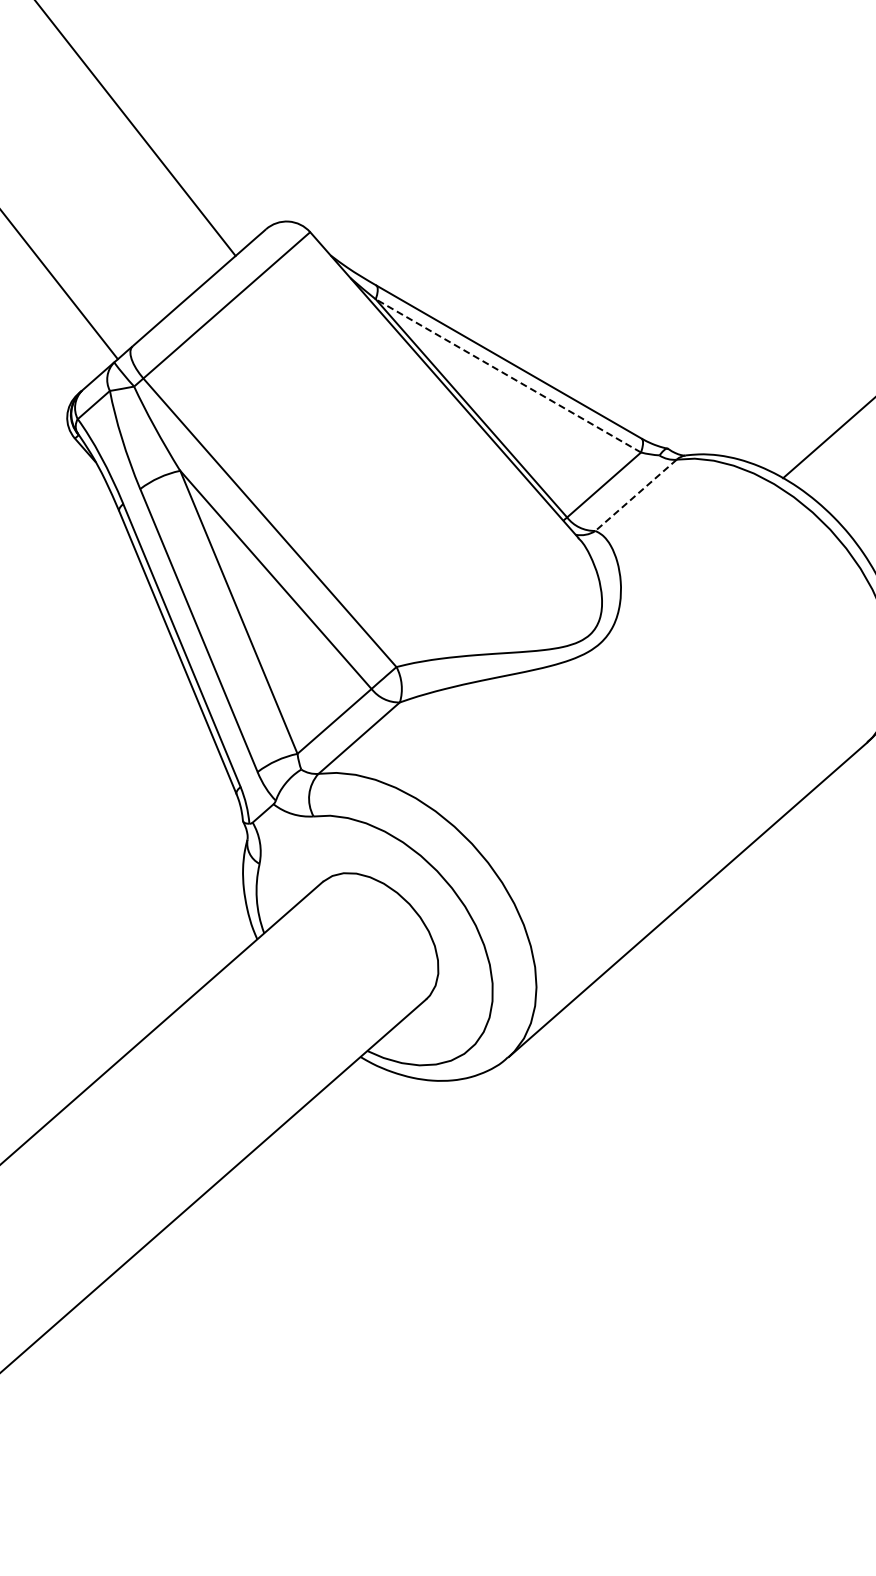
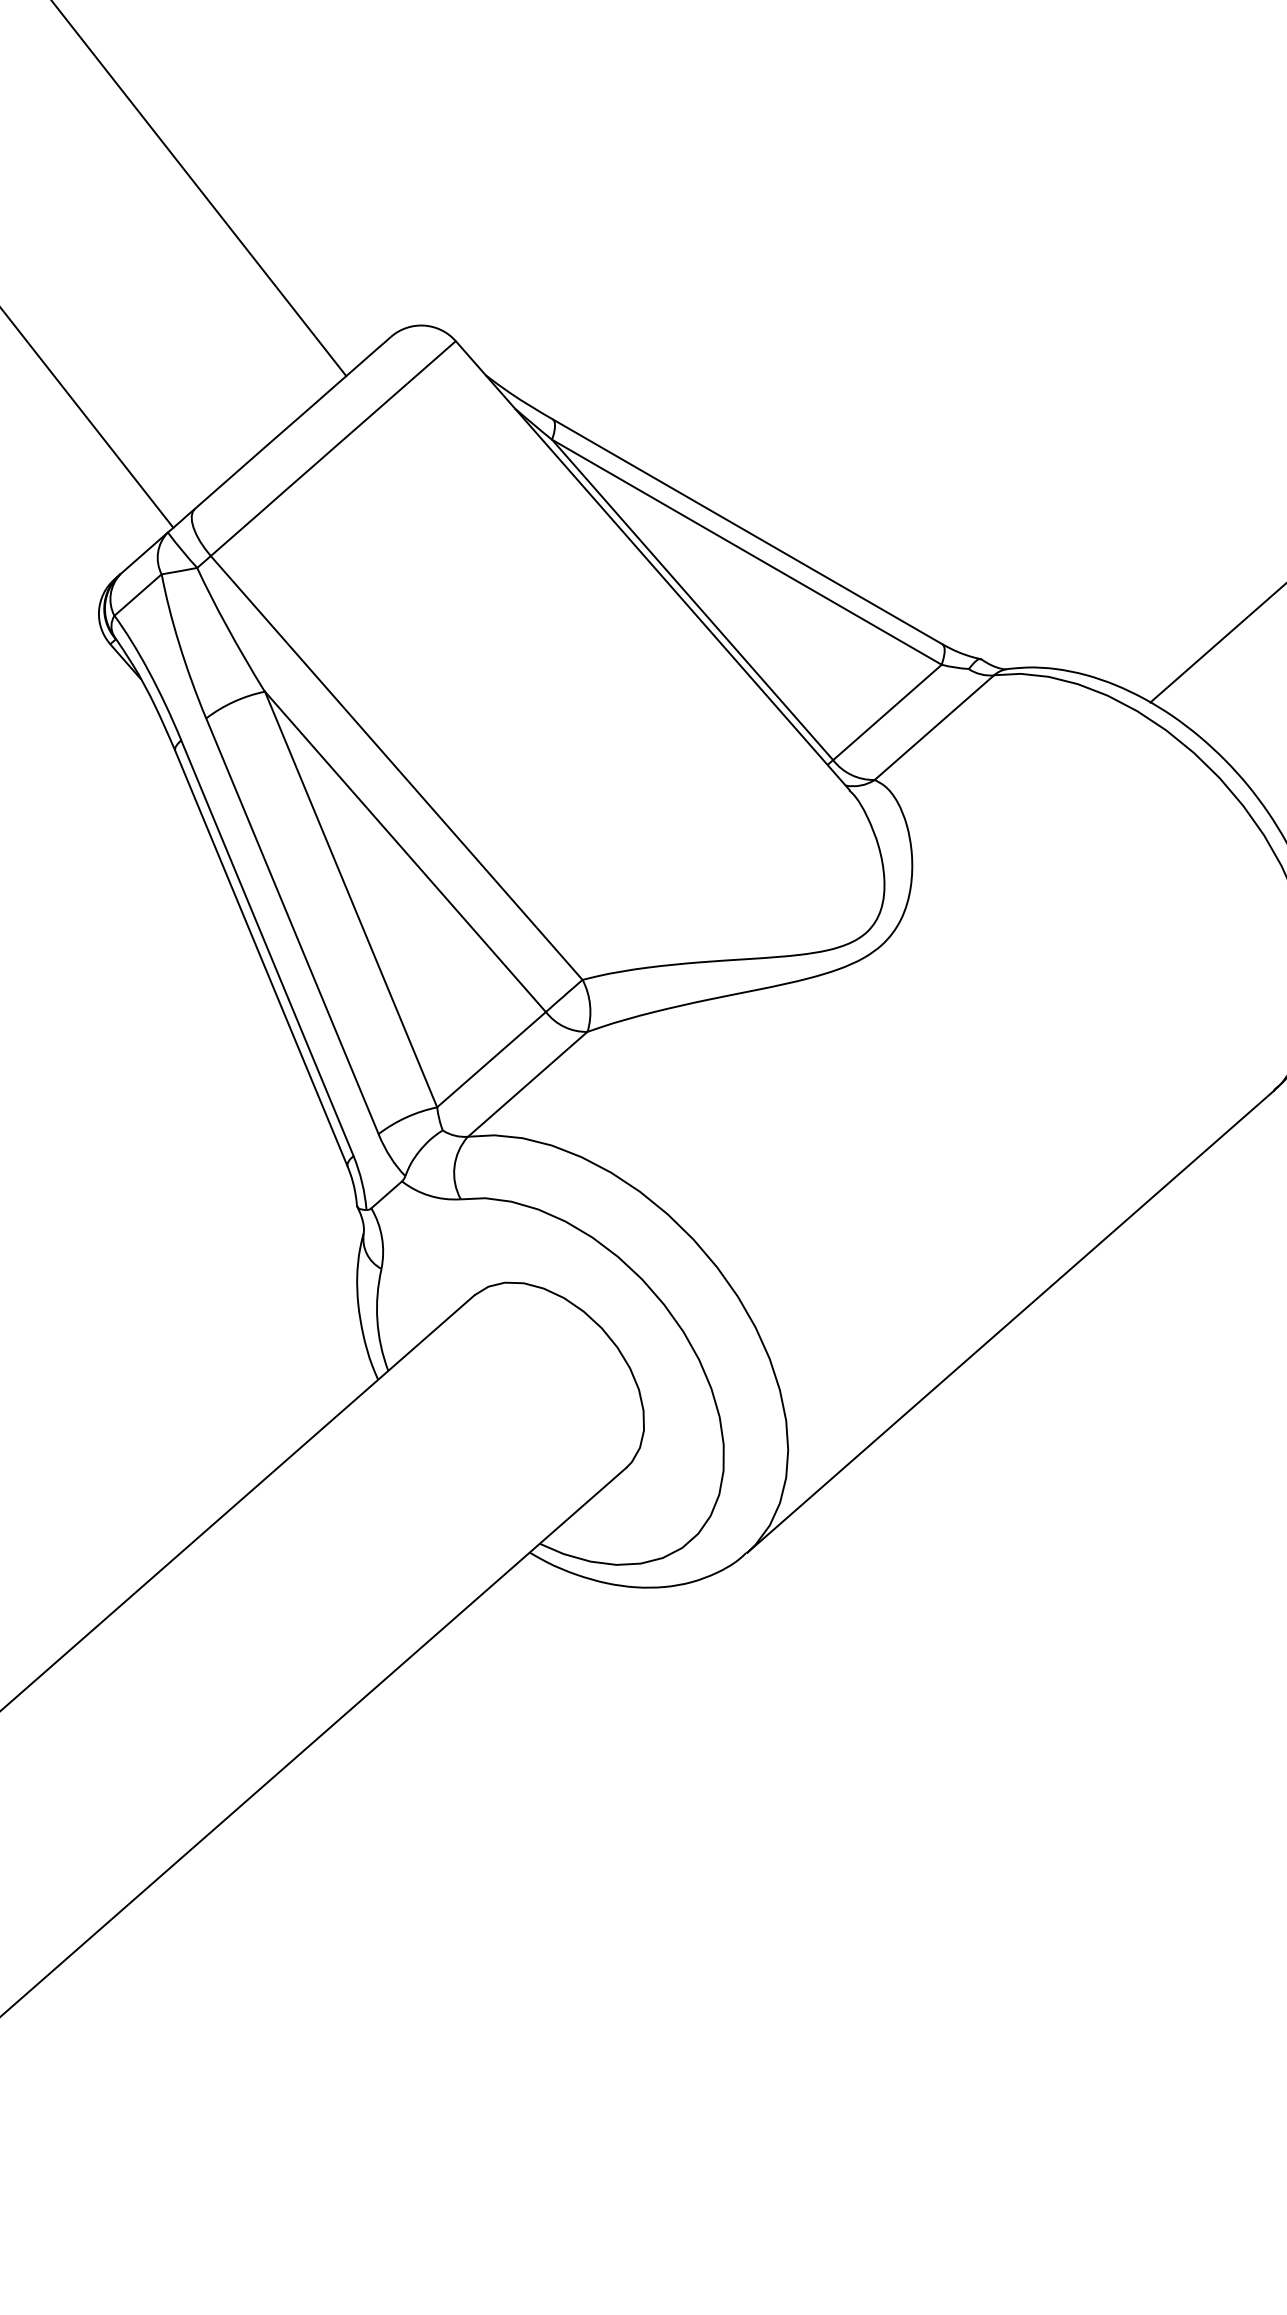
line: (507, 375) -> (745, 551), dashed -> solid
line: (635, 495) -> (933, 727), dashed -> solid

